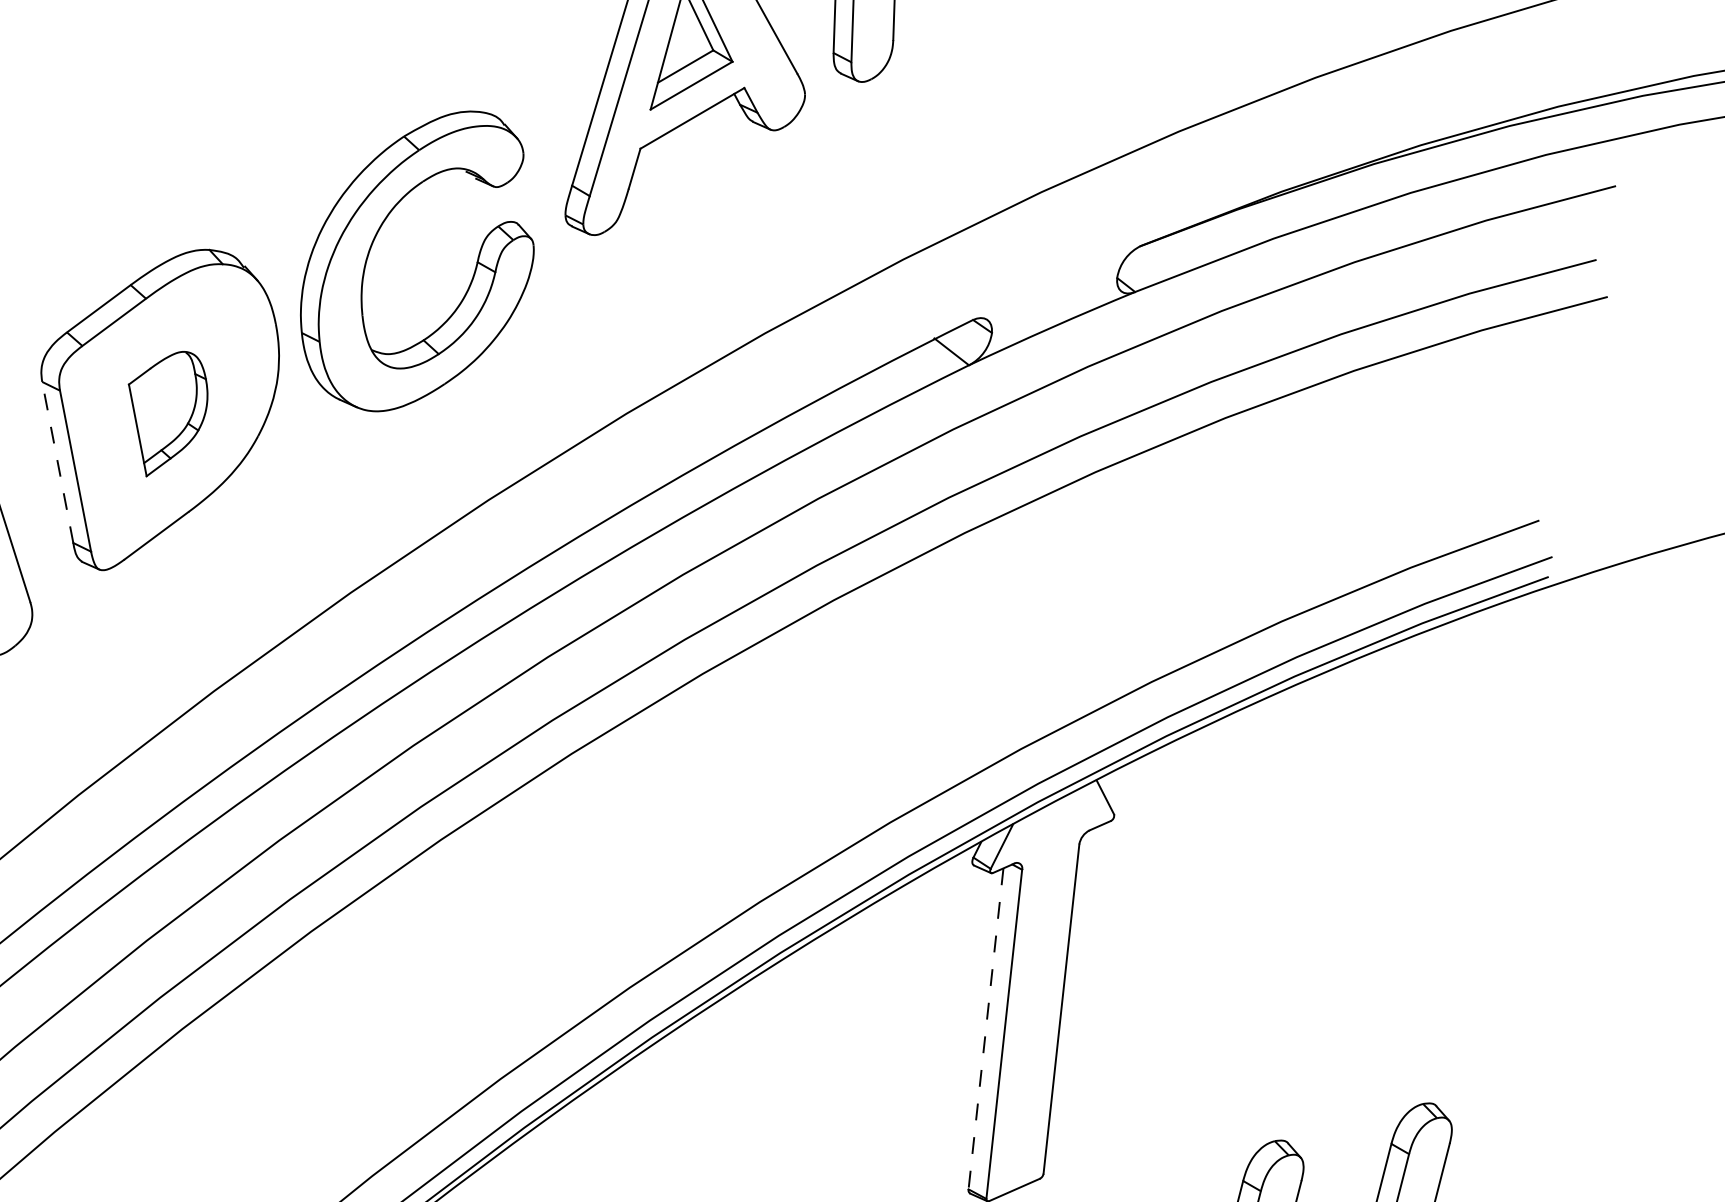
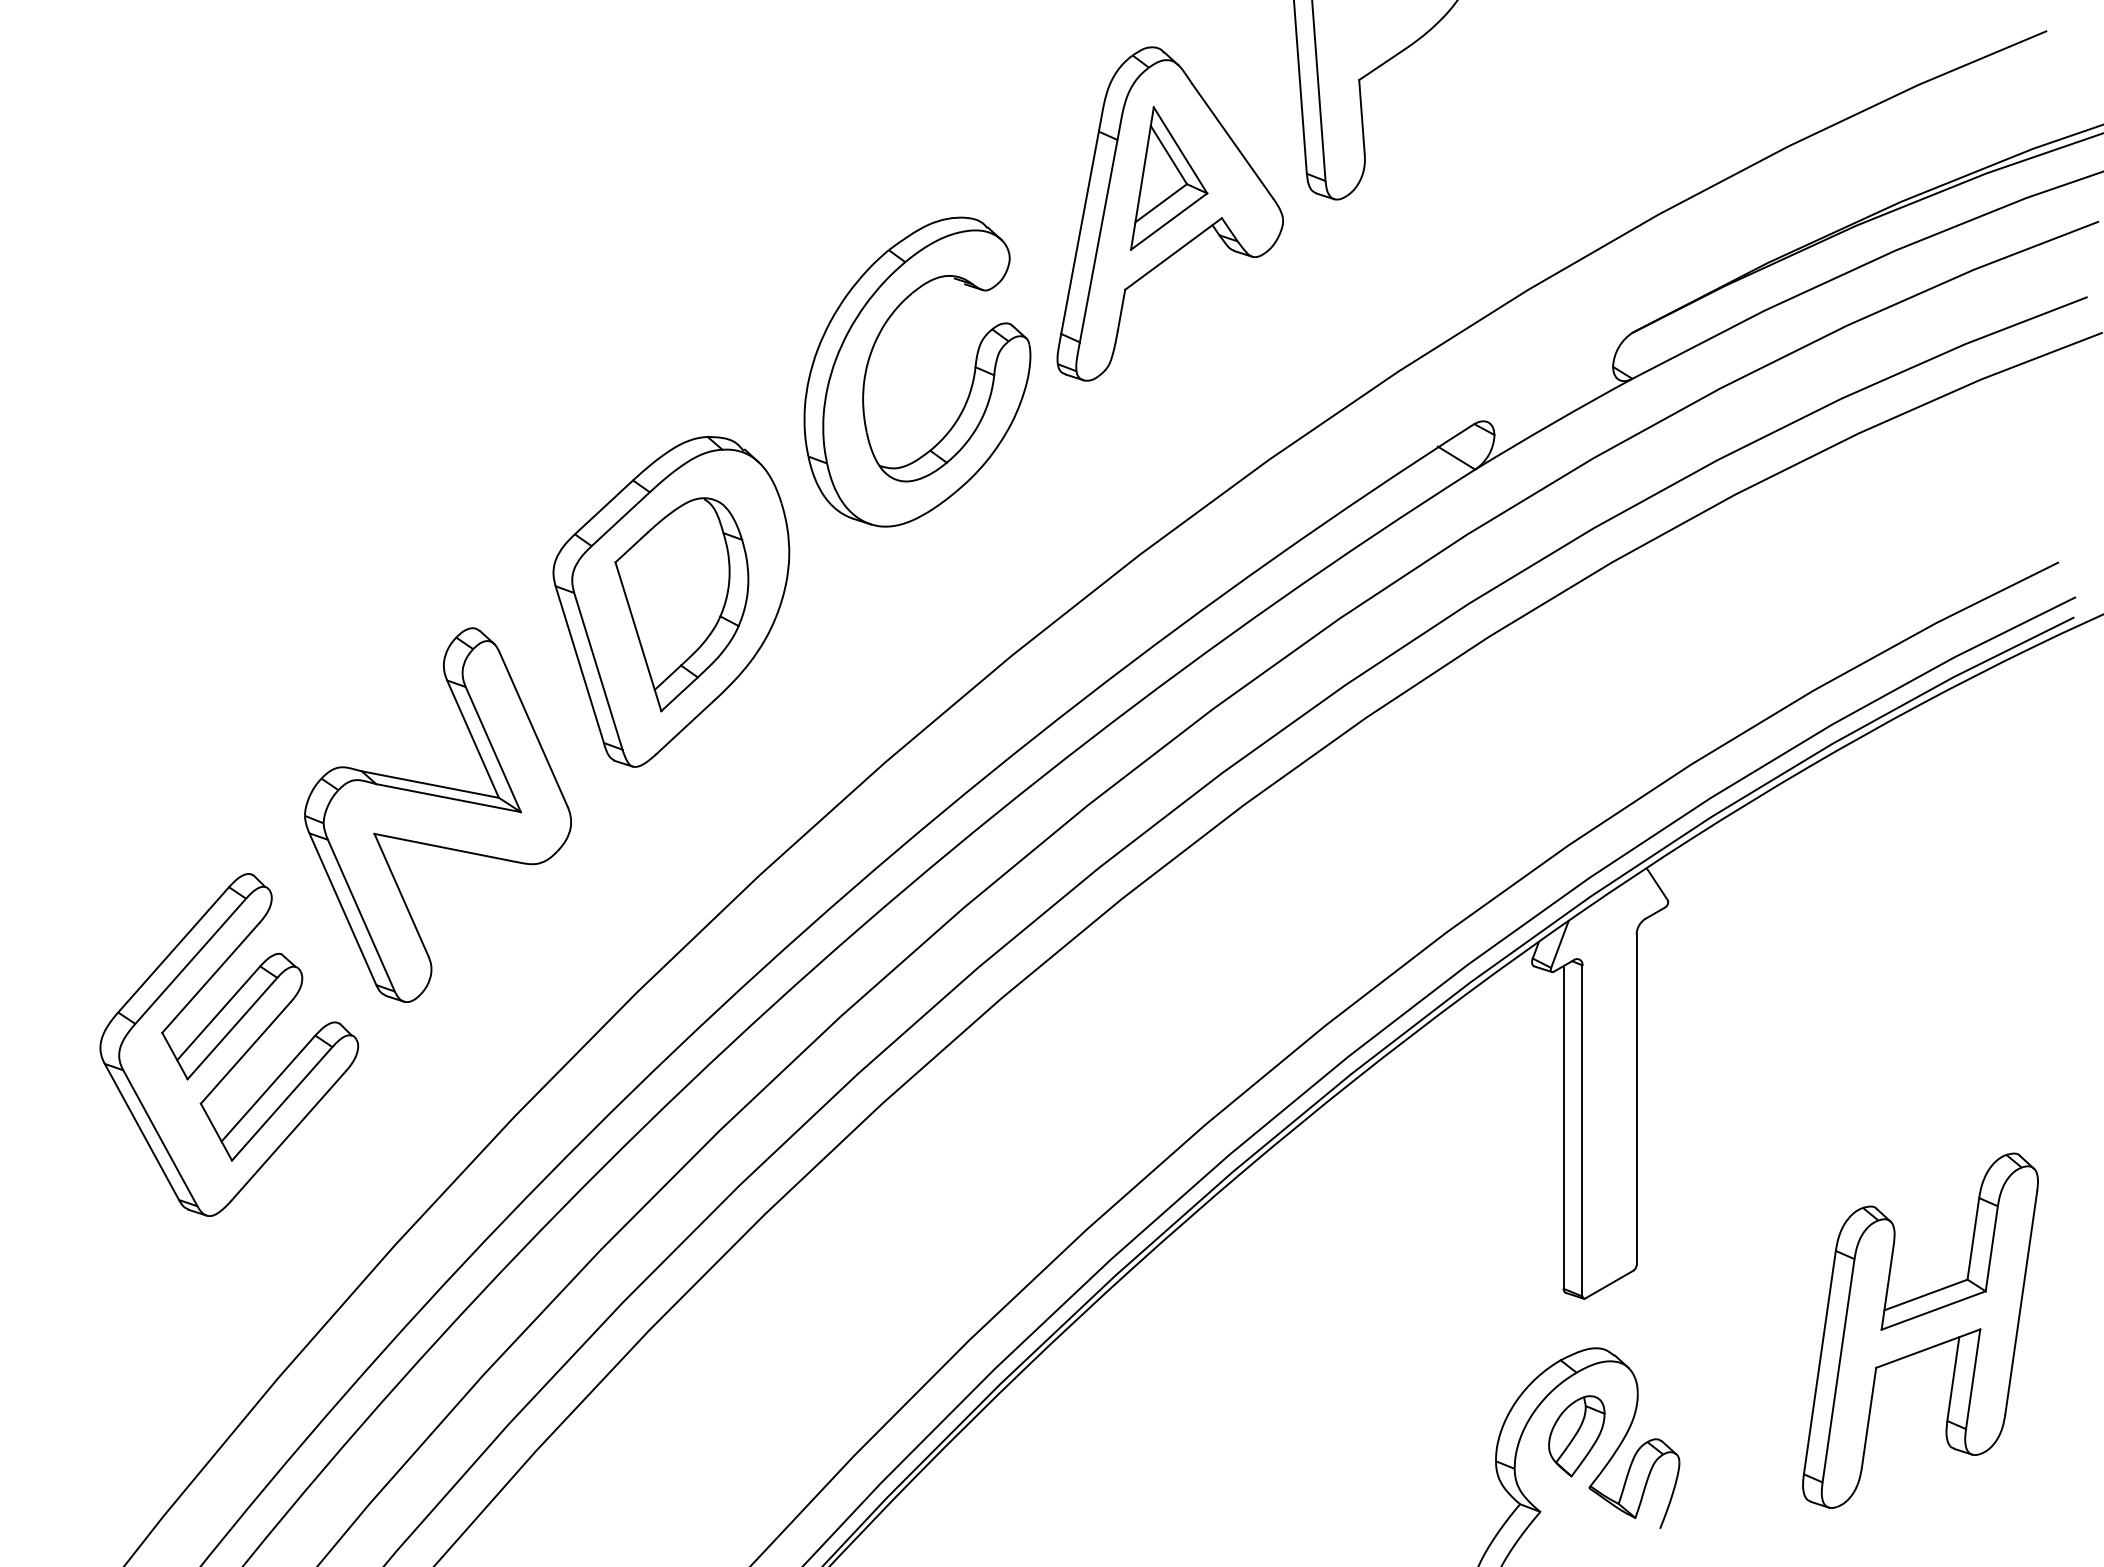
part: (375, 239) -> (871, 355), moved
part: (165, 413) -> (681, 604), size x1.67
line: (57, 462) -> (579, 664), dashed -> solid
line: (985, 1028) -> (1563, 1127), dashed -> solid

